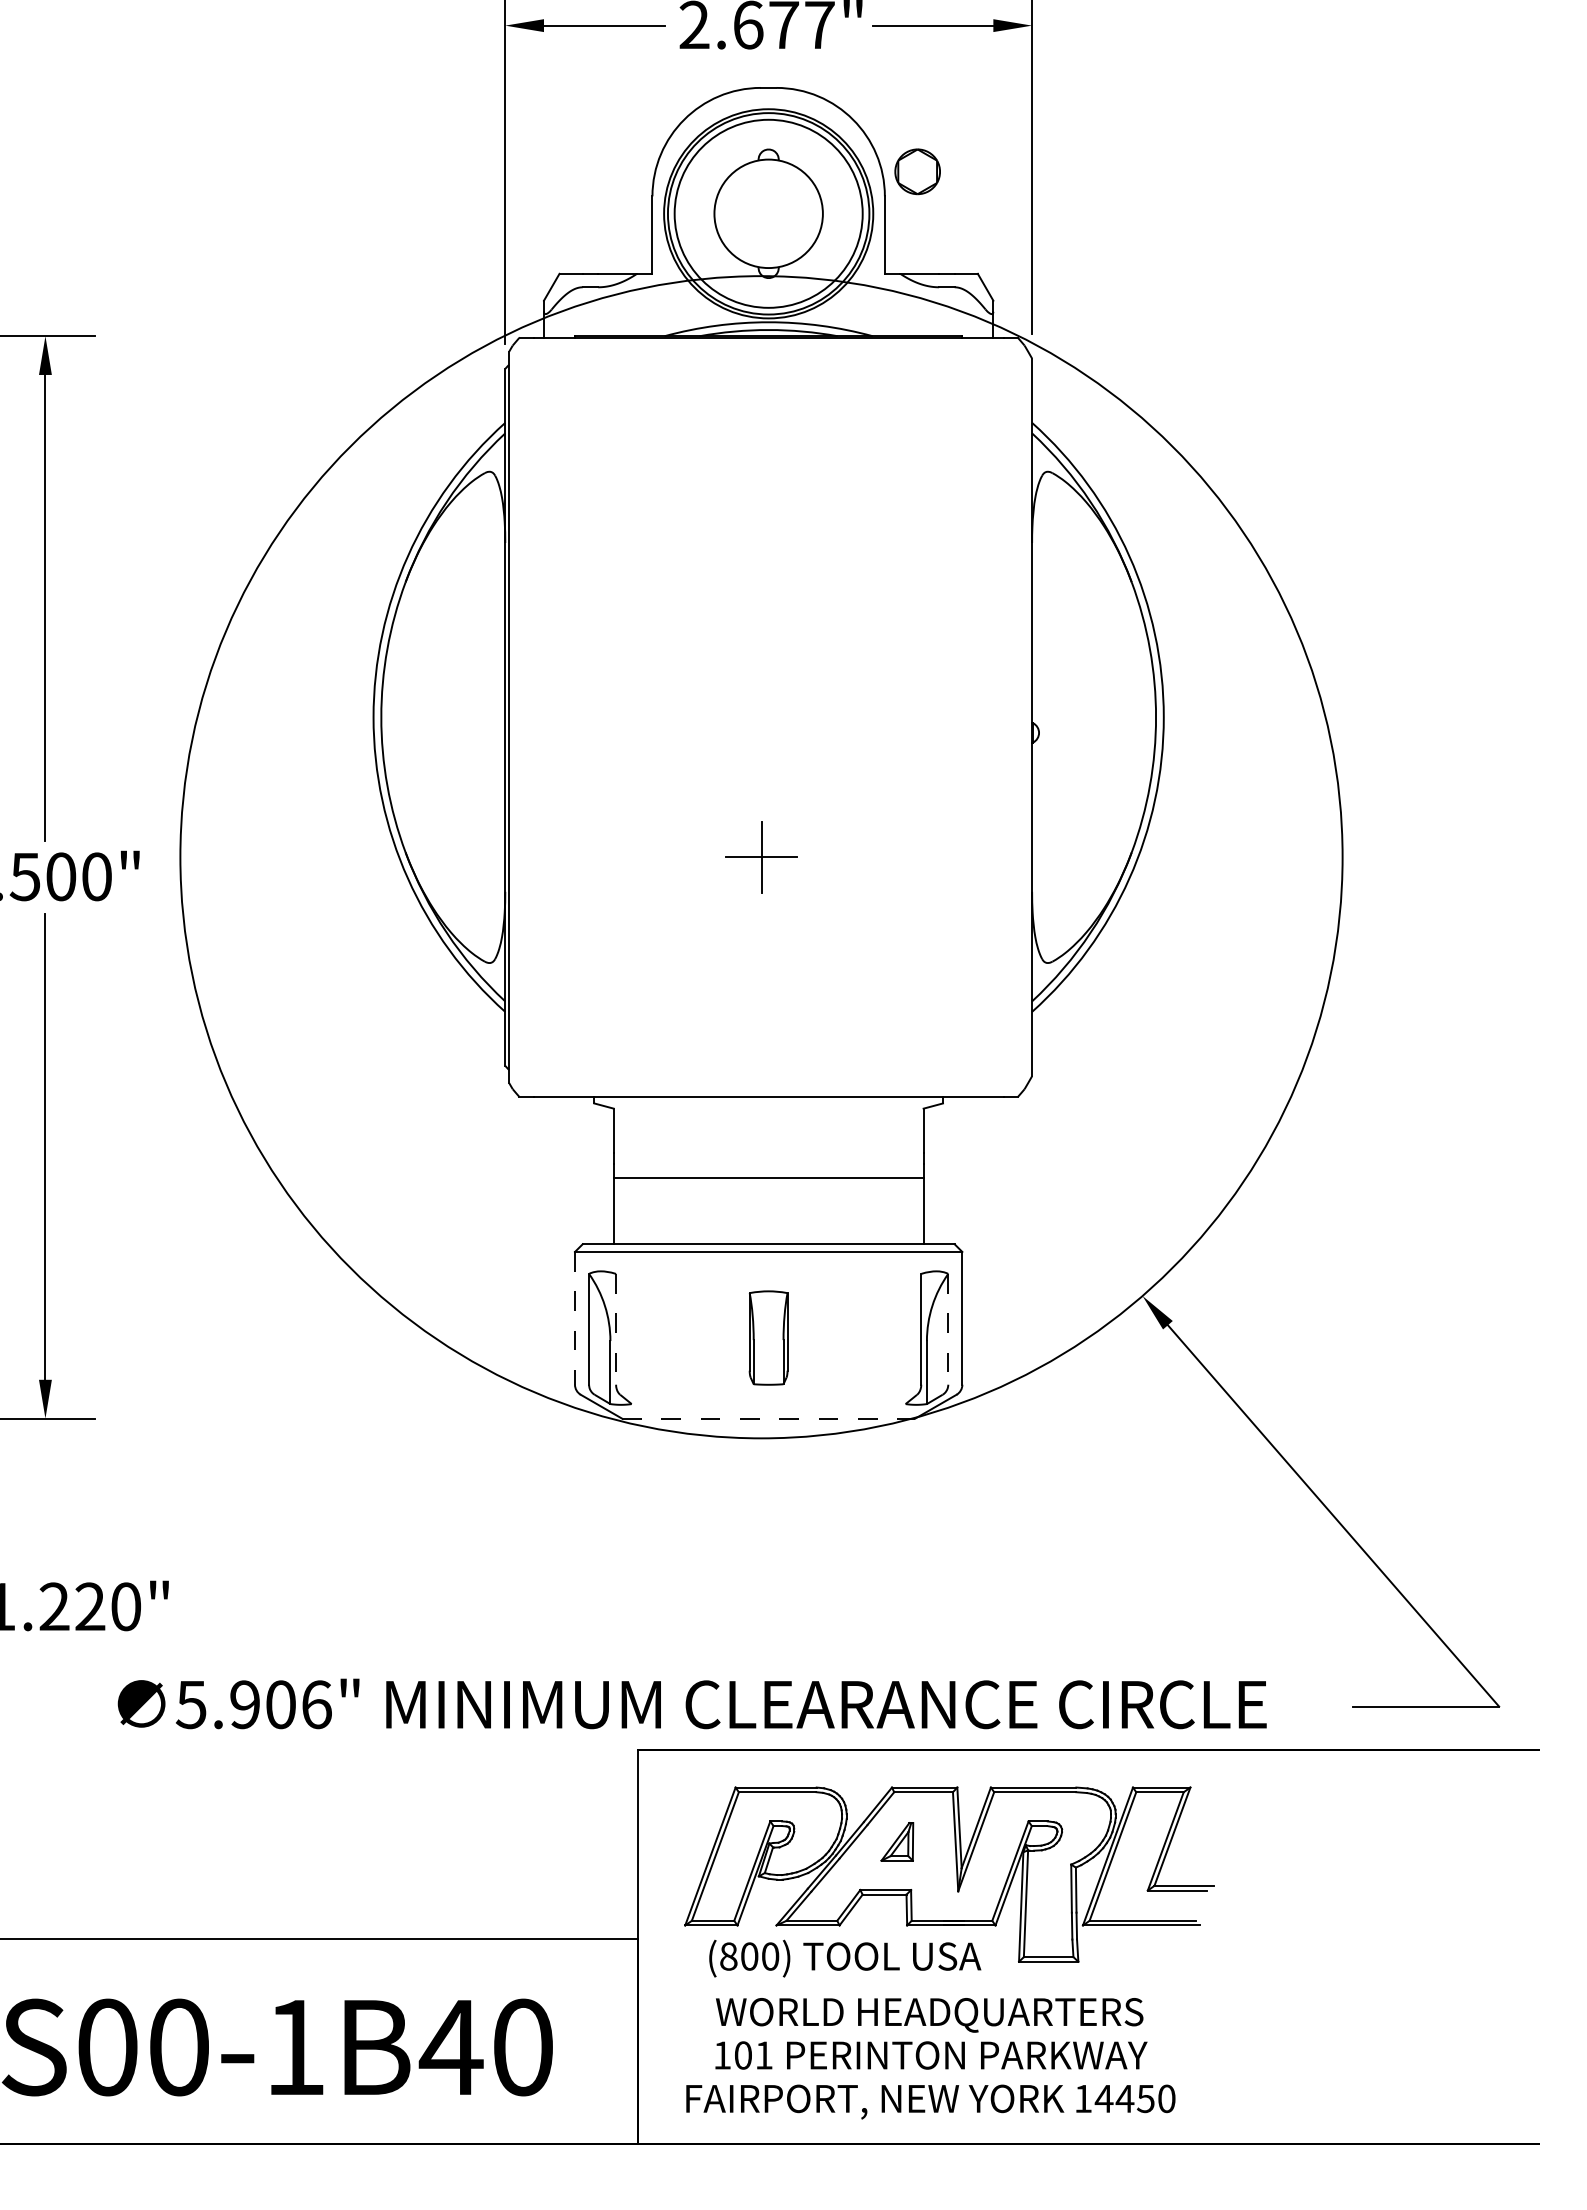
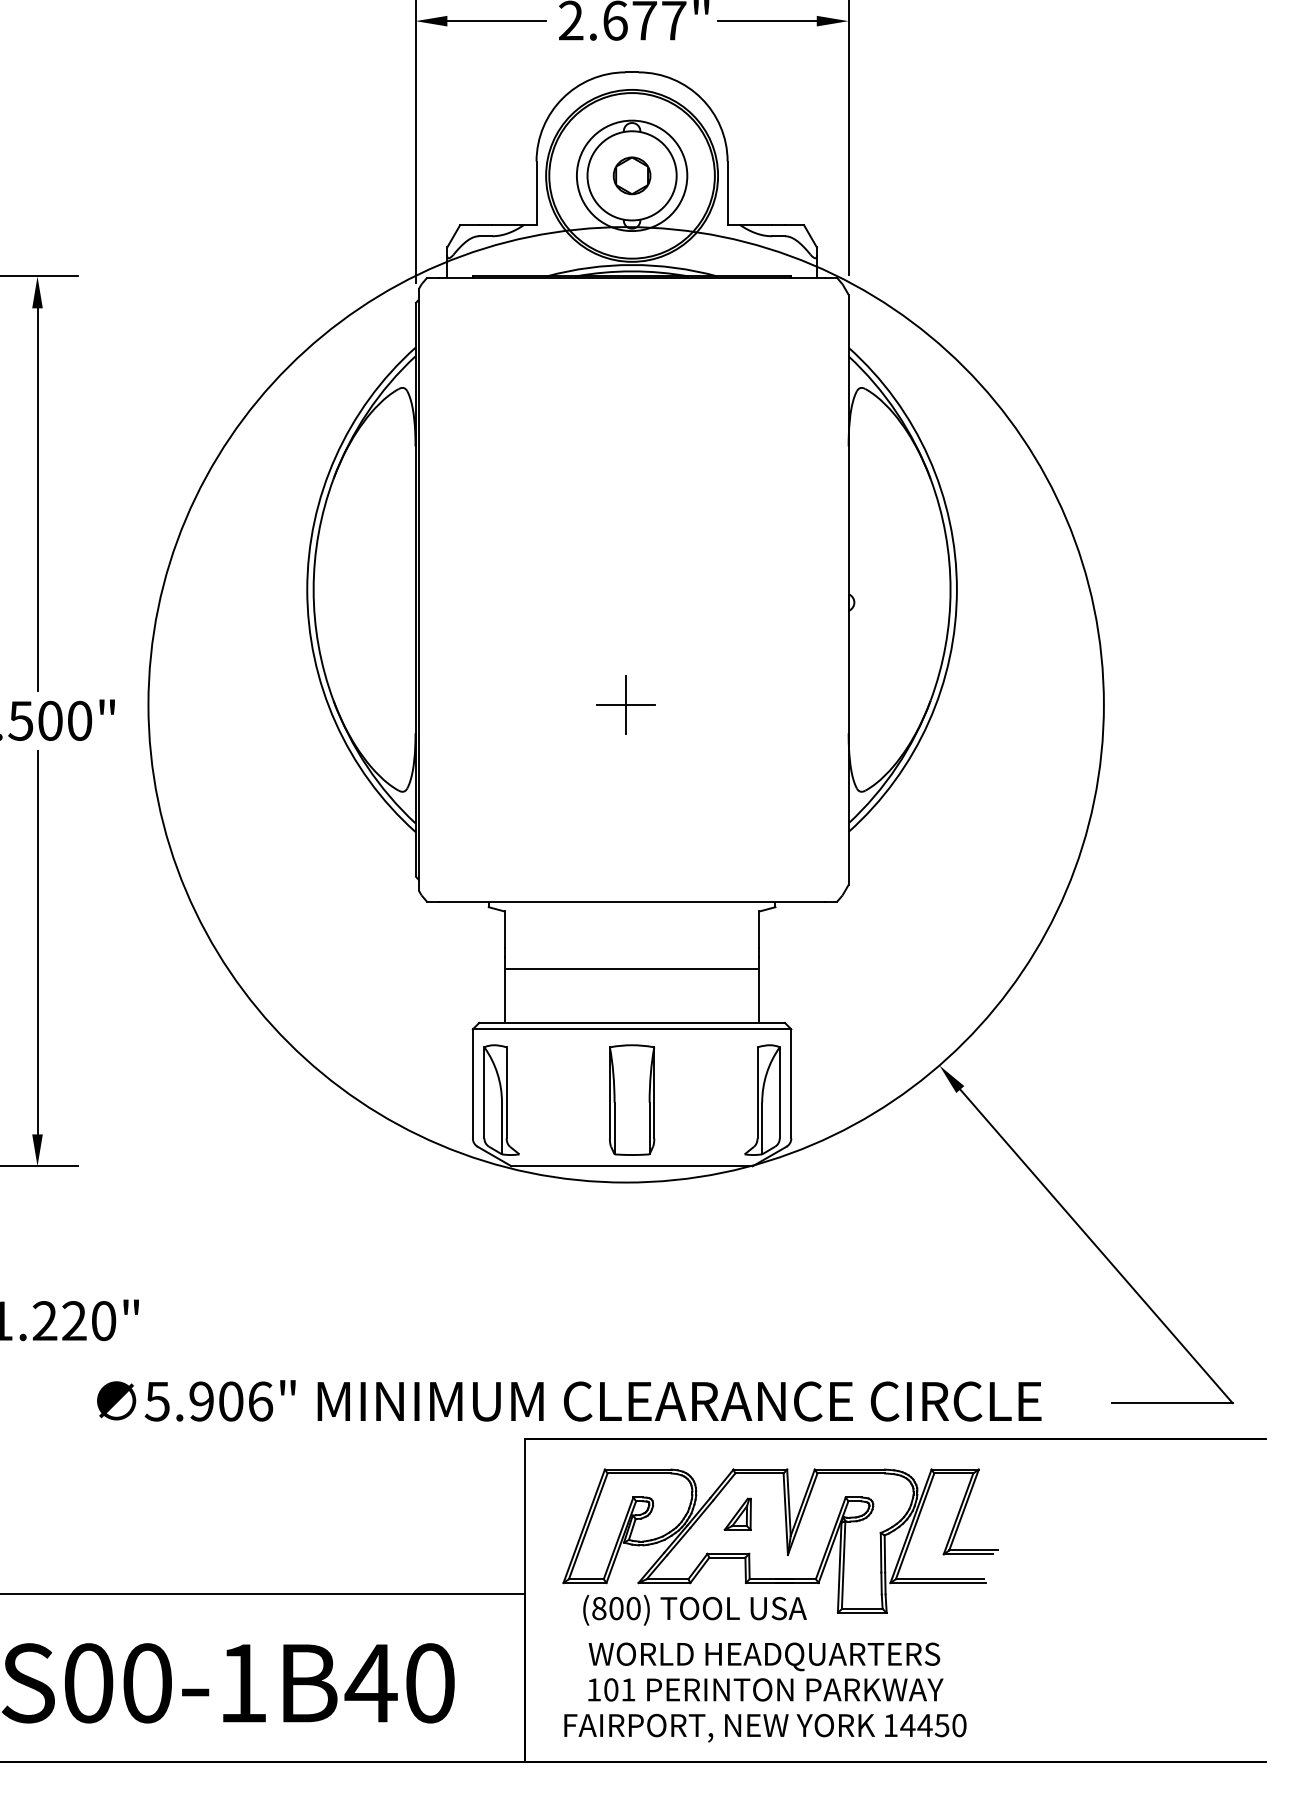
part: (917, 171) -> (631, 175), moved
circle: (768, 213) -> (631, 175), size x0.71
line: (574, 1318) -> (472, 1084), dashed -> solid
line: (616, 1329) -> (506, 1093), dashed -> solid
line: (948, 1329) -> (779, 1093), dashed -> solid
part: (768, 1337) -> (631, 1099), size x1.43
line: (768, 1418) -> (631, 1166), dashed -> solid

